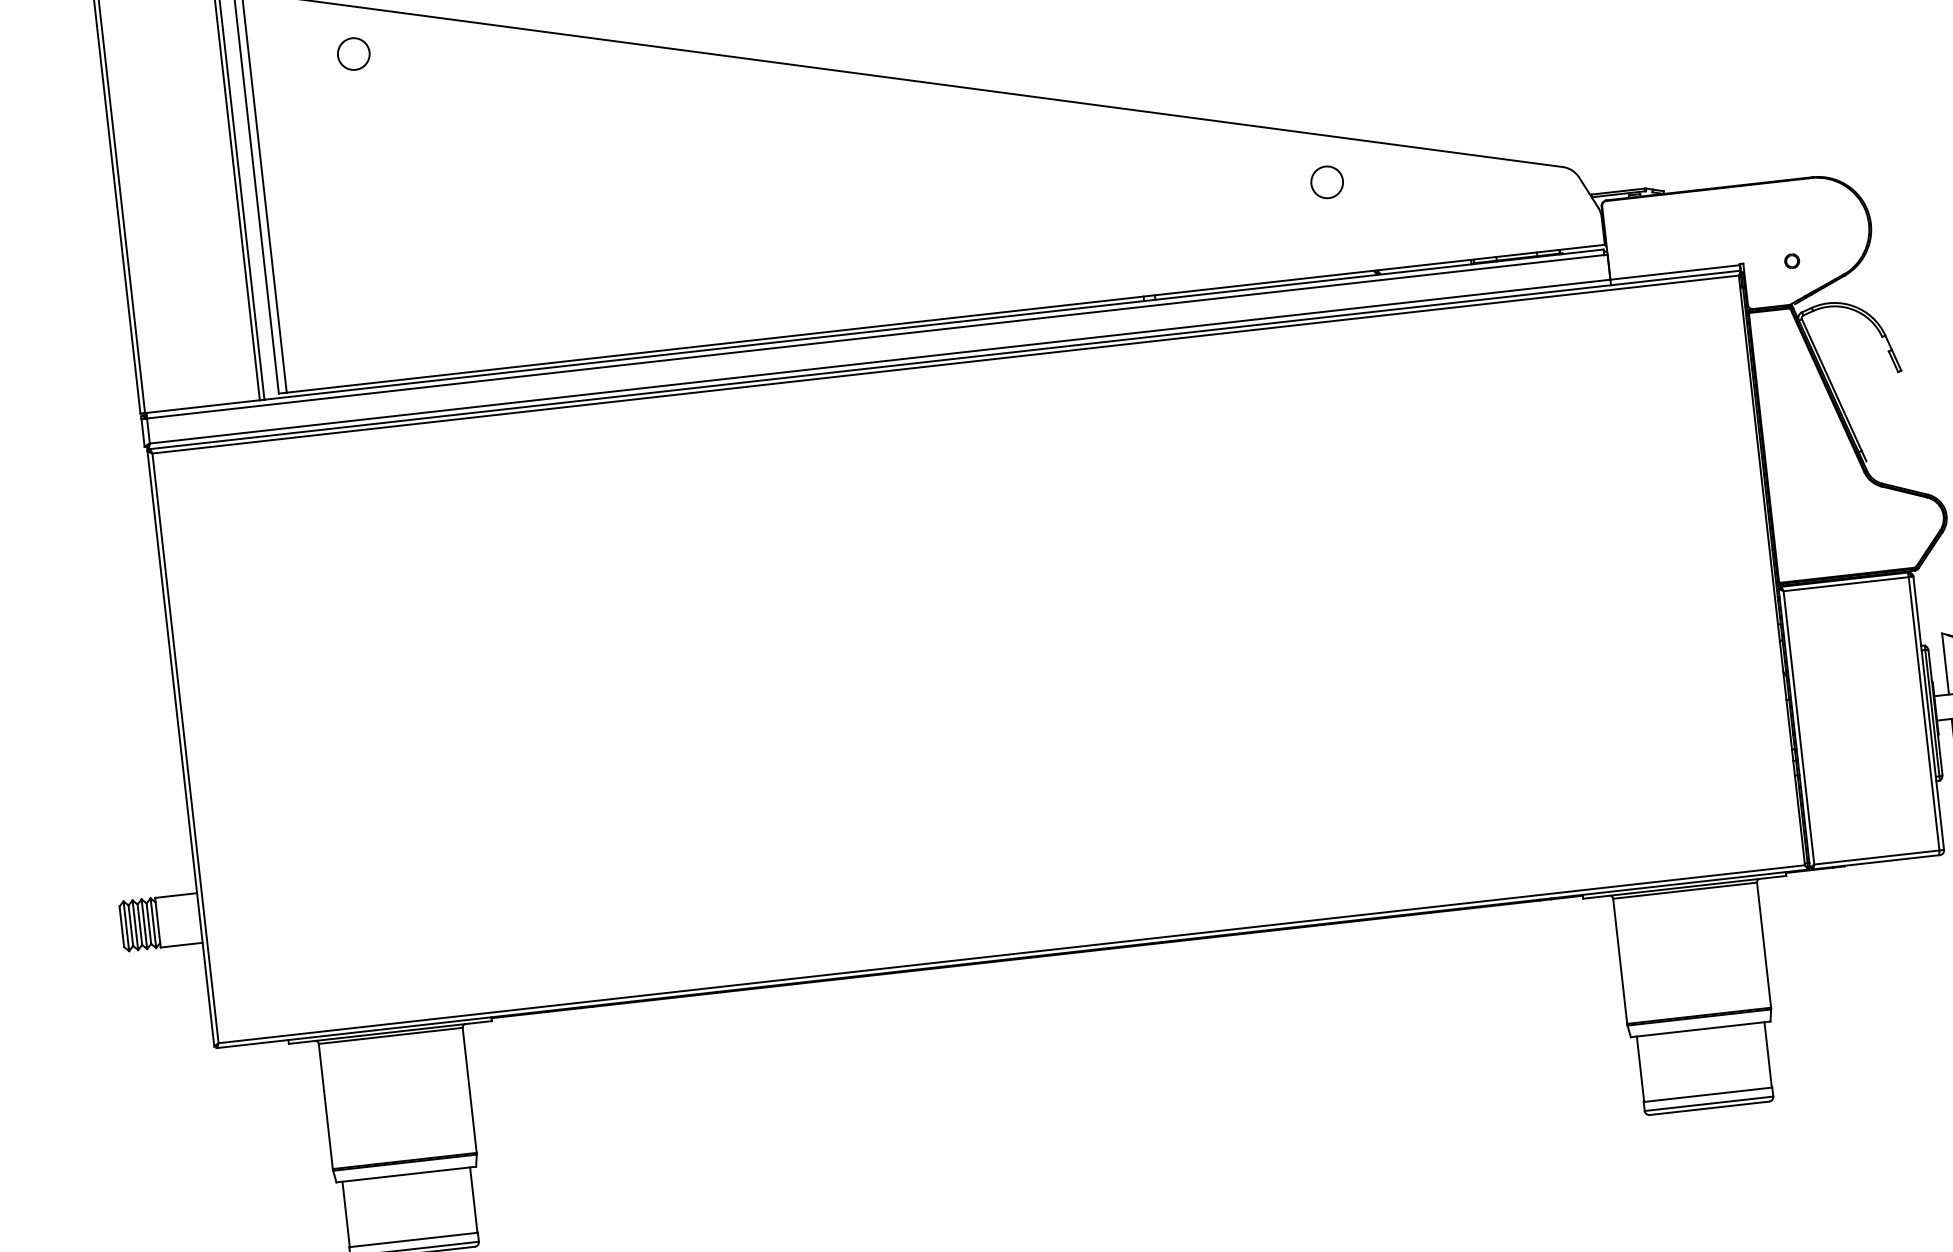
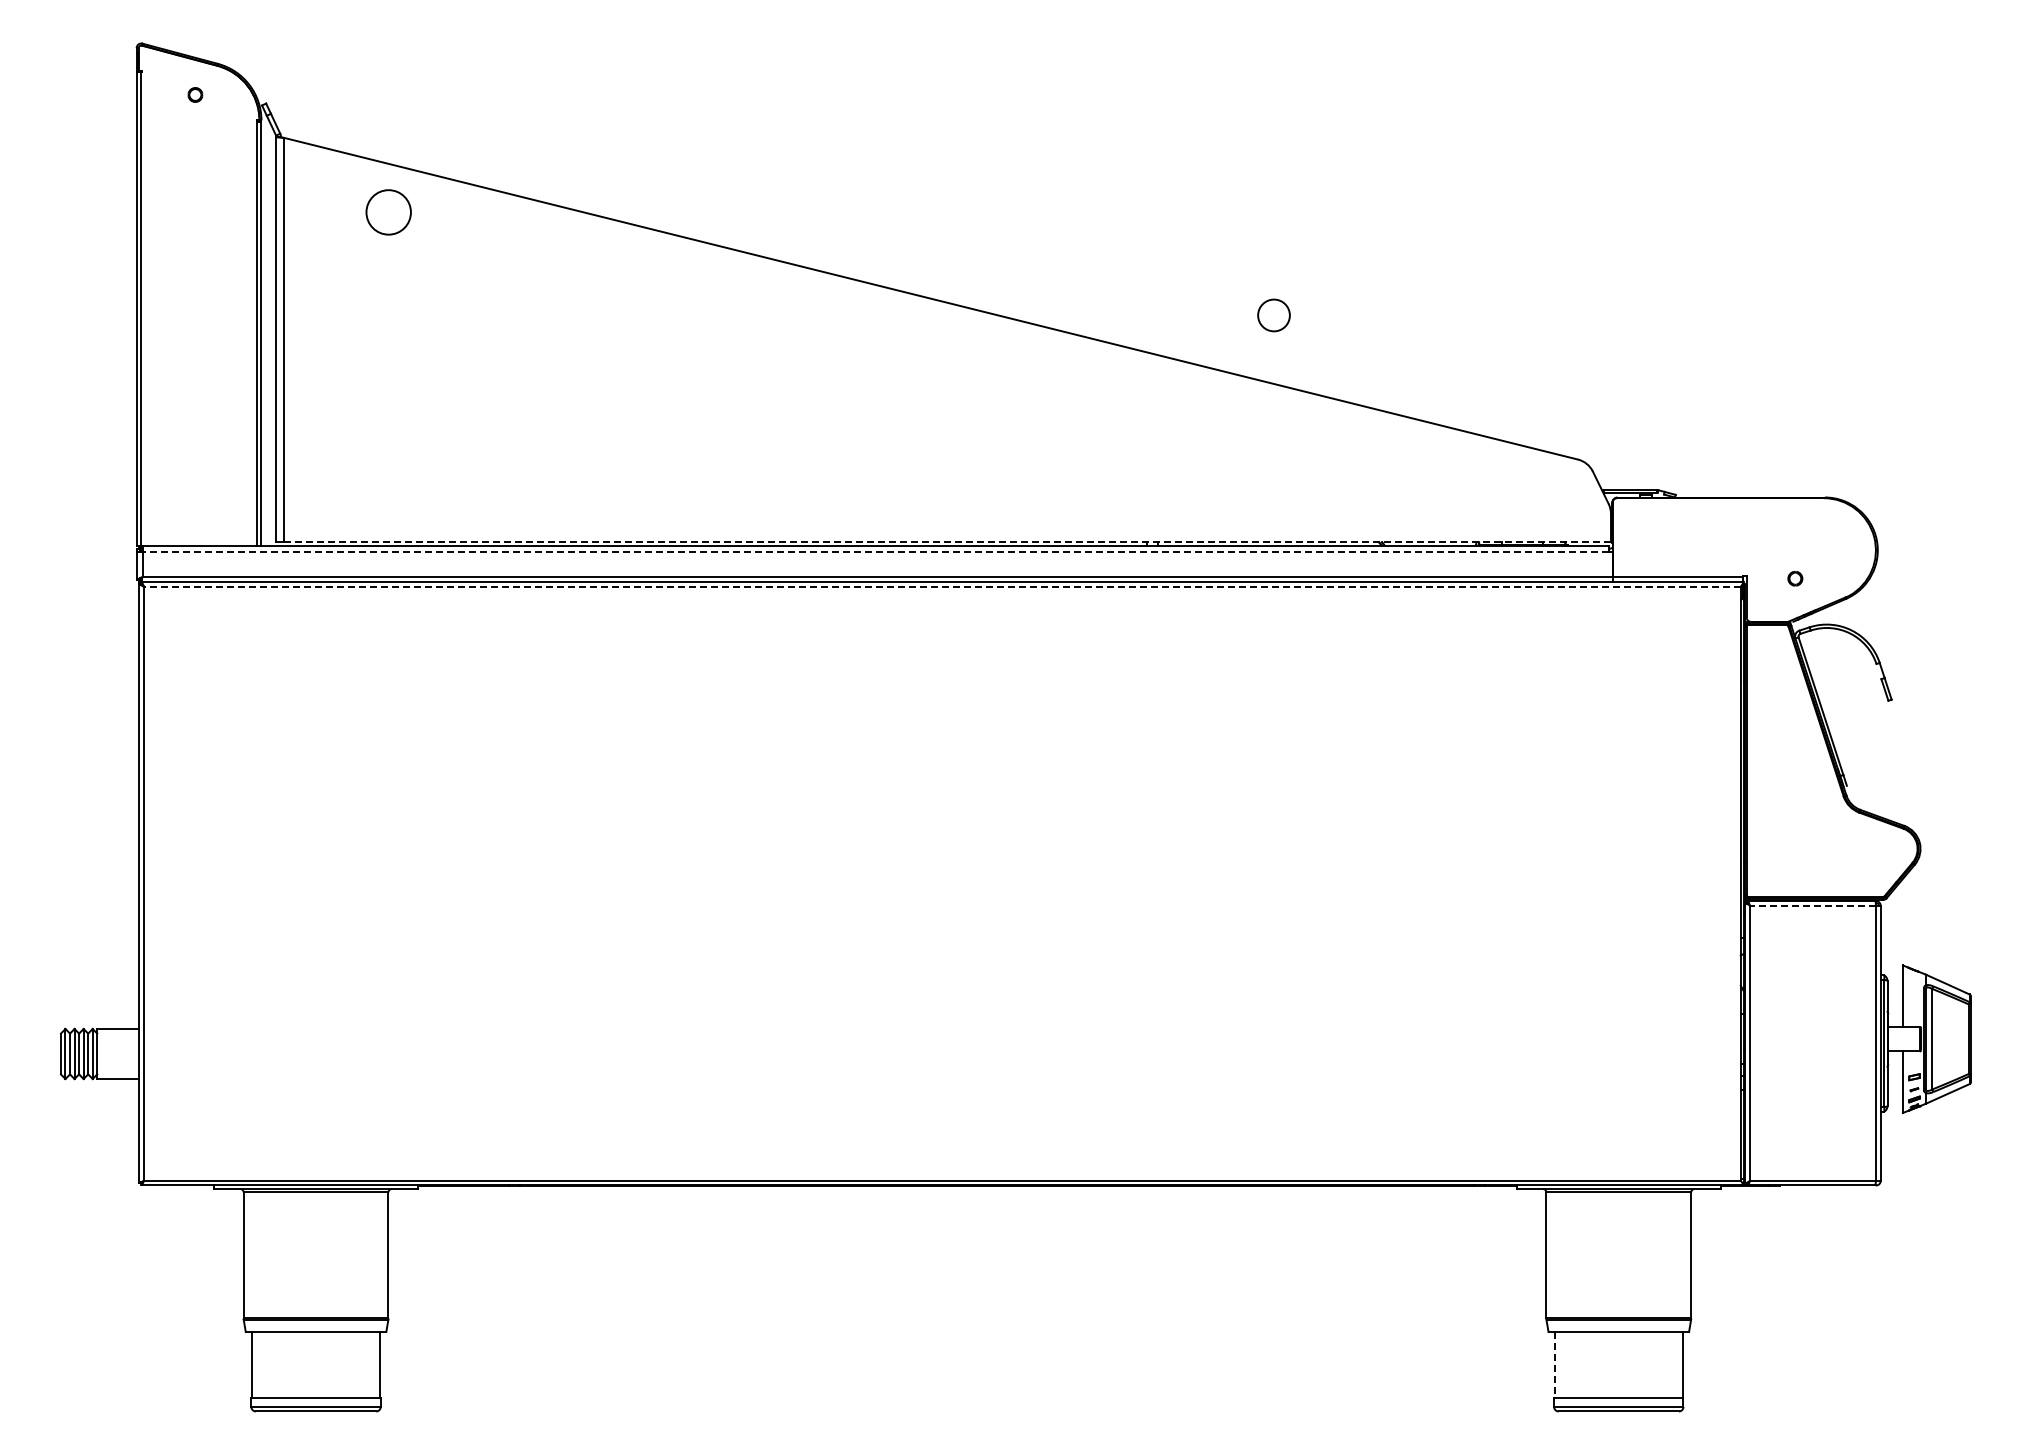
circle: (353, 54) -> (388, 212), size x1.4
circle: (1326, 182) -> (1273, 315), moved
line: (946, 318) -> (948, 541), solid -> dashed
line: (875, 336) -> (875, 551), solid -> dashed
line: (944, 365) -> (941, 587), solid -> dashed
line: (1846, 583) -> (1813, 905), solid -> dashed
line: (1640, 1068) -> (1554, 1364), solid -> dashed

